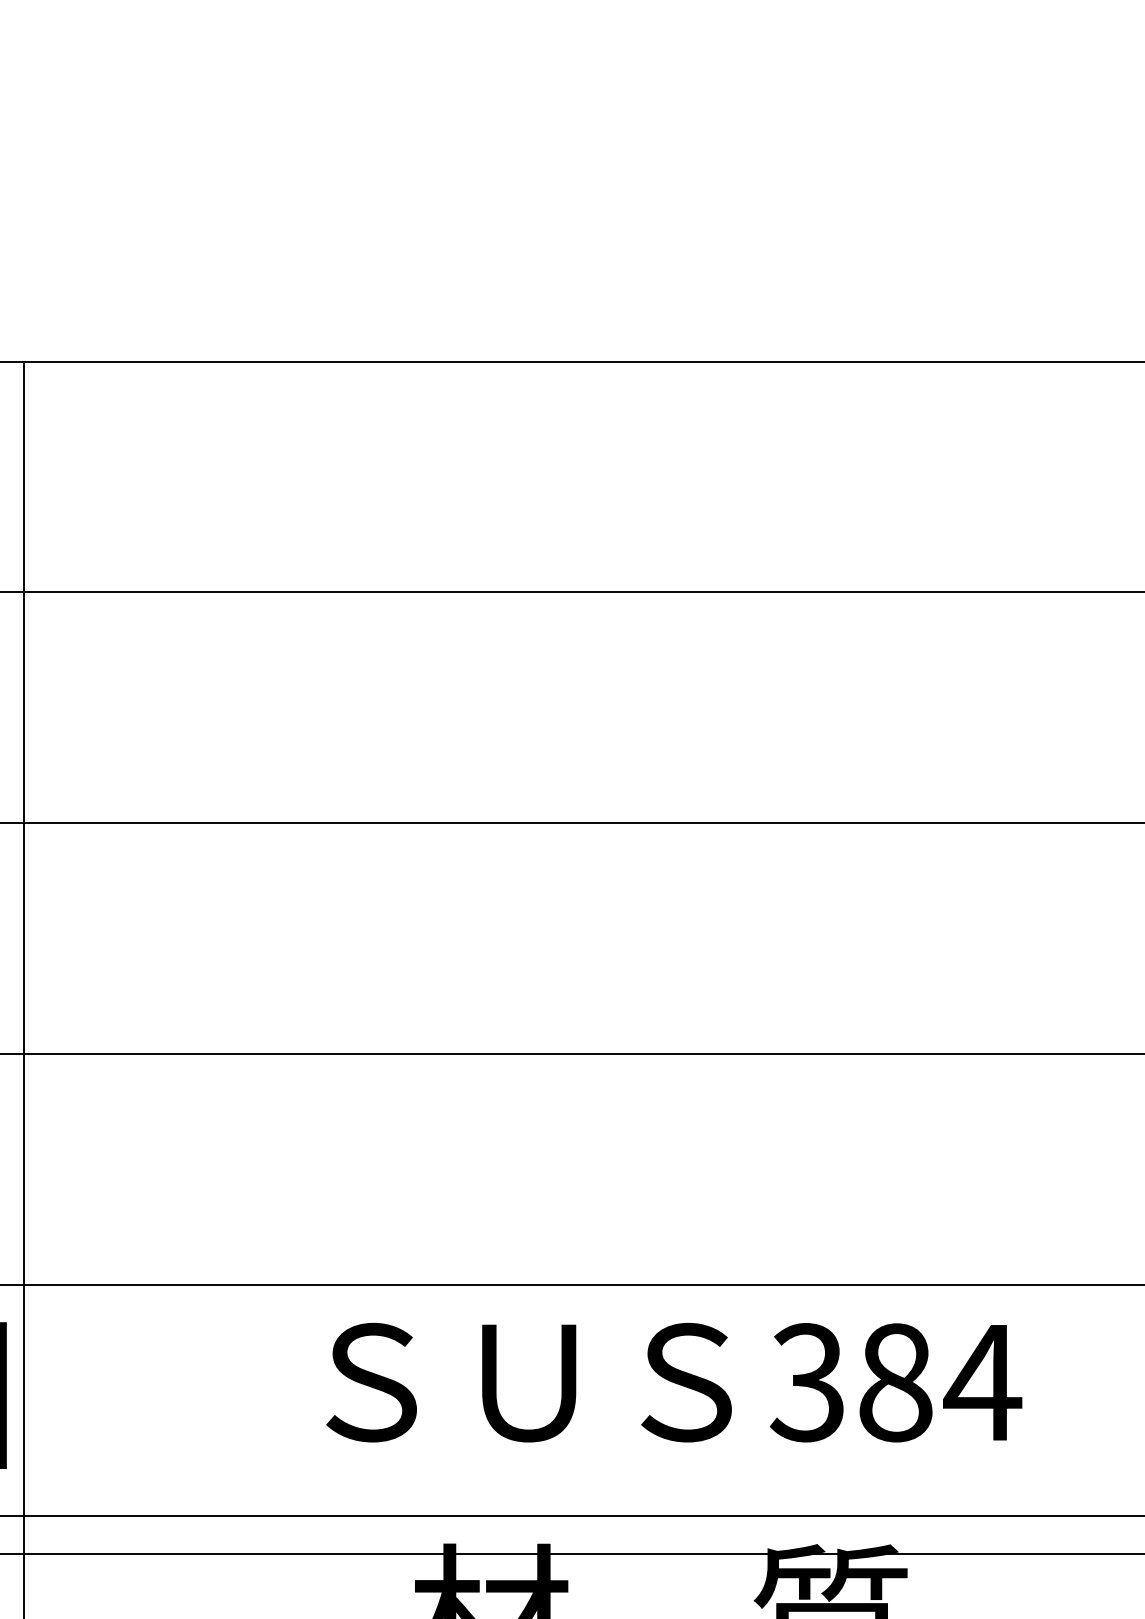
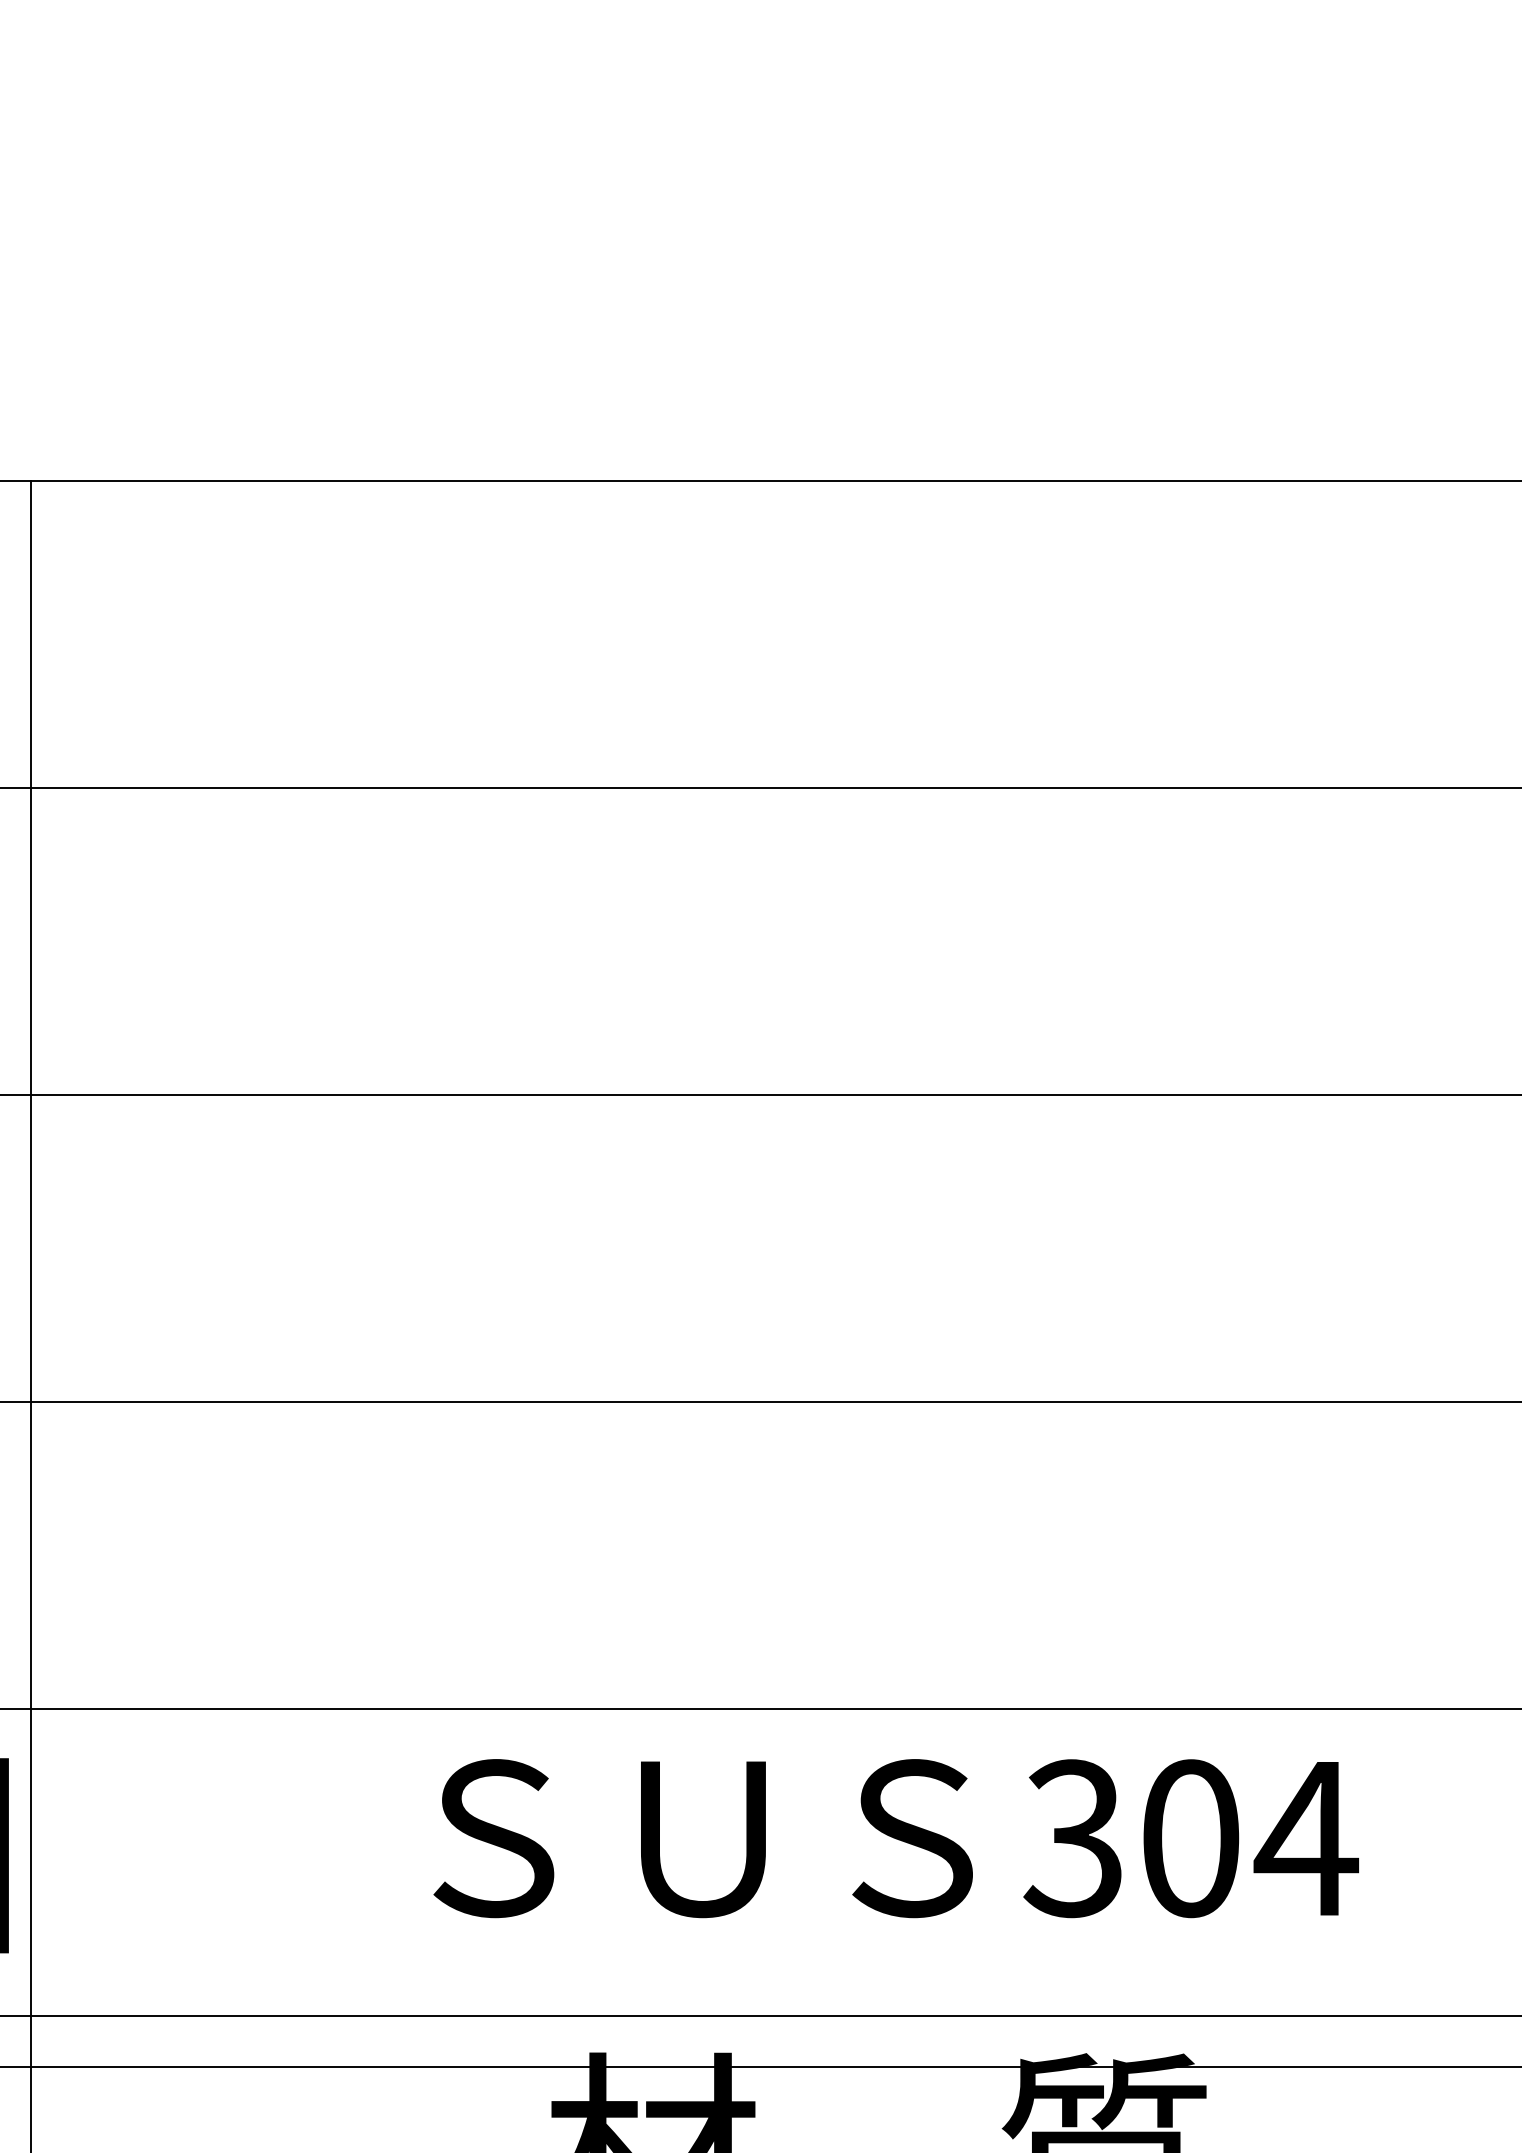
text: (895, 1382) -> (1190, 1838), 384 -> 304

